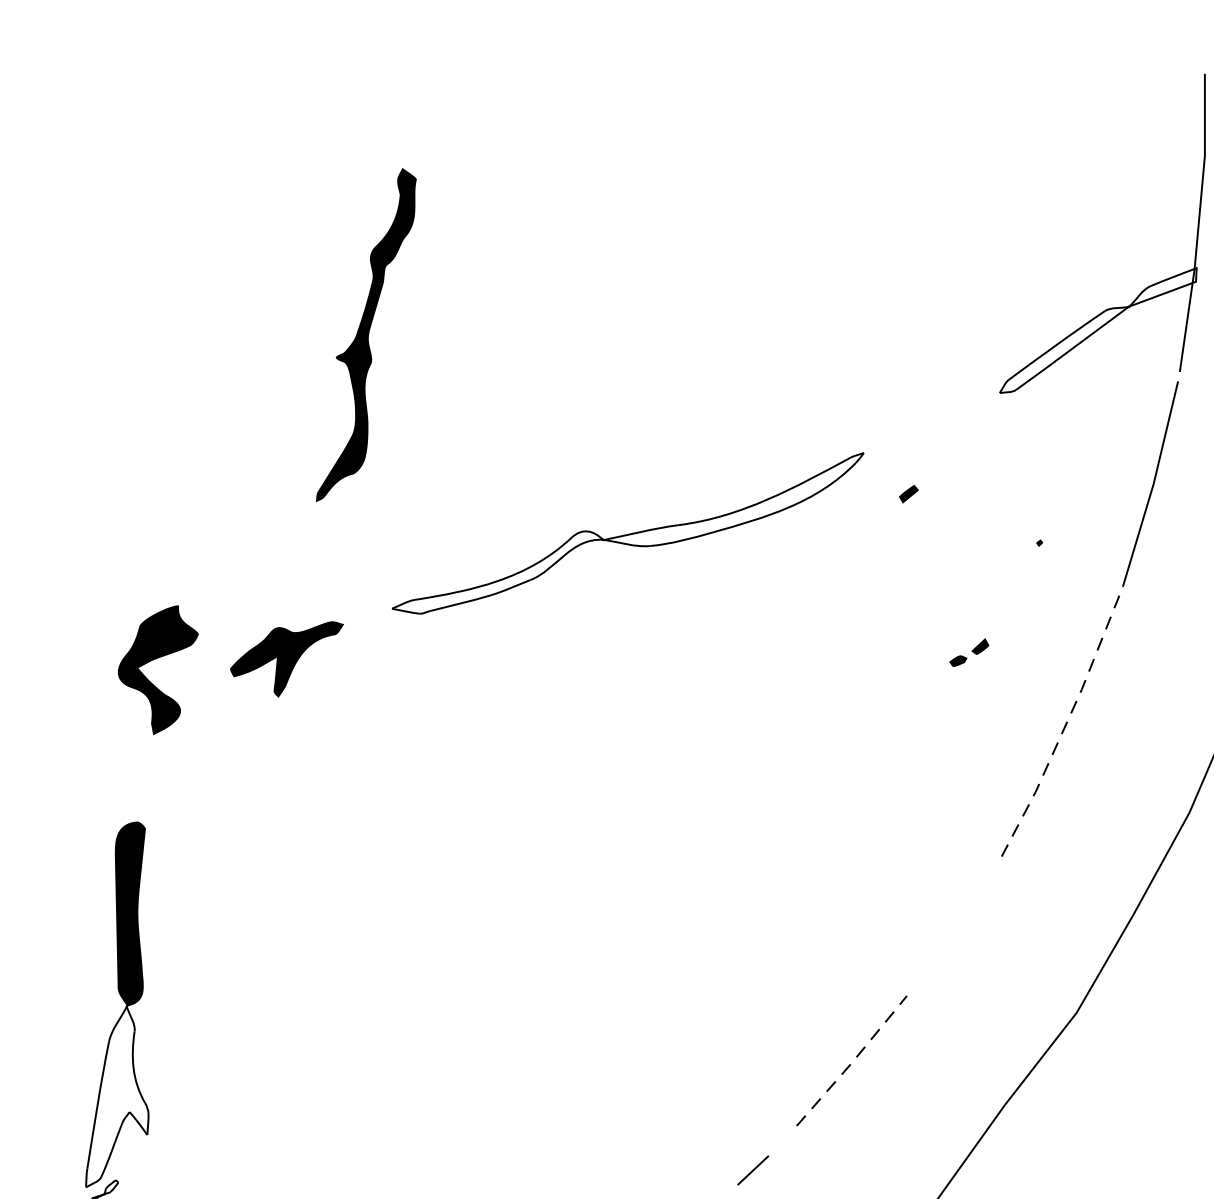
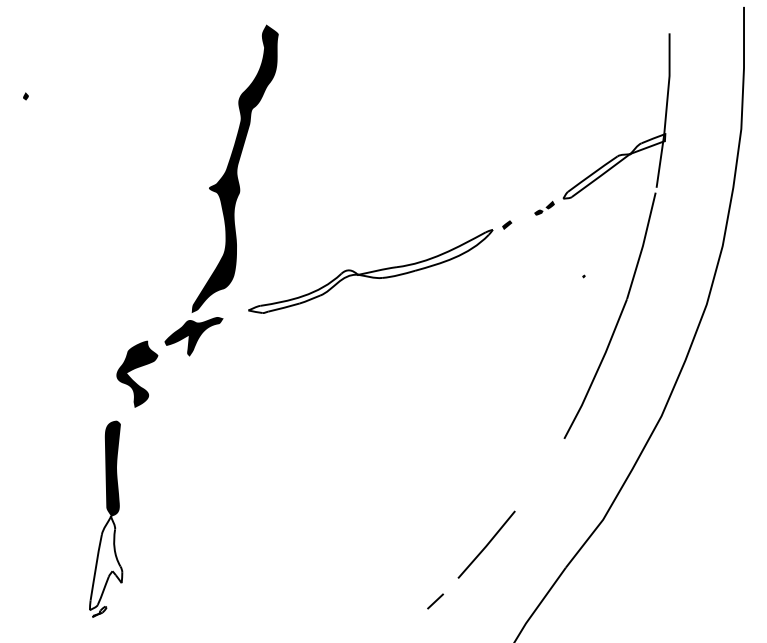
part: (365, 334) -> (234, 168), size x1.67
part: (909, 492) -> (507, 224), moved
part: (969, 653) -> (544, 208), moved
part: (158, 668) -> (137, 373), moved
line: (1067, 722) -> (598, 369), dashed -> solid
line: (851, 1062) -> (486, 545), dashed -> solid

